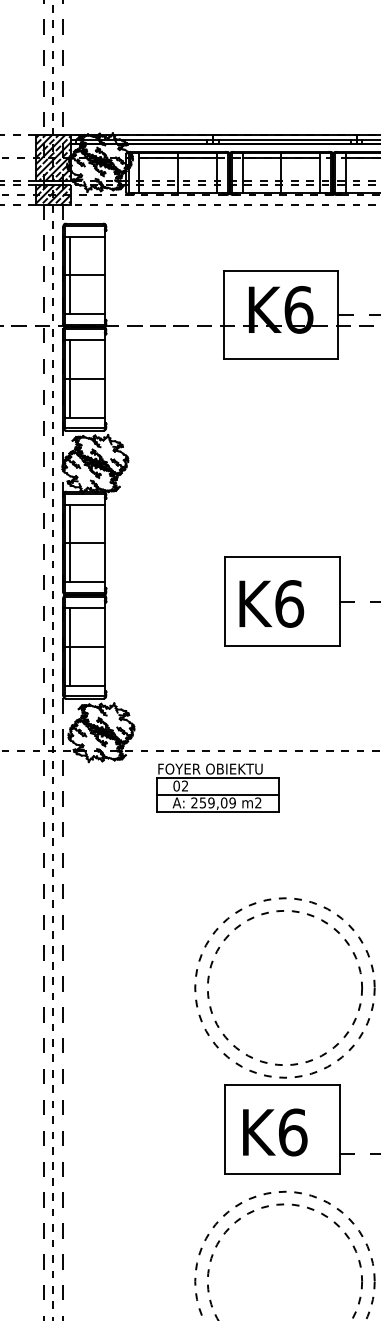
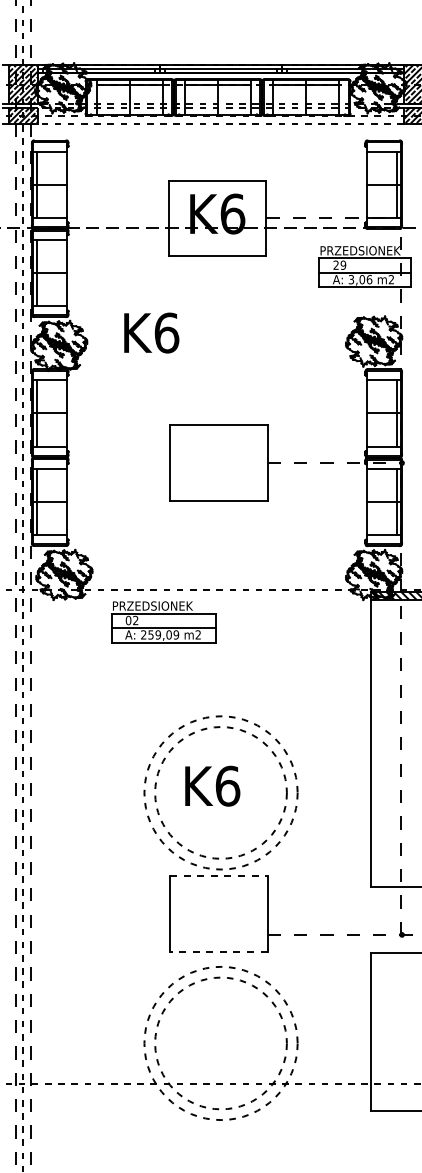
text: (271, 603) -> (151, 332), moved
text: (210, 768) -> (157, 605), FOYER OBIEKTU -> PRZEDSIONEK
line: (282, 1084) -> (218, 875), solid -> dashed
text: (274, 1131) -> (212, 785), moved
line: (282, 1173) -> (218, 951), solid -> dashed

